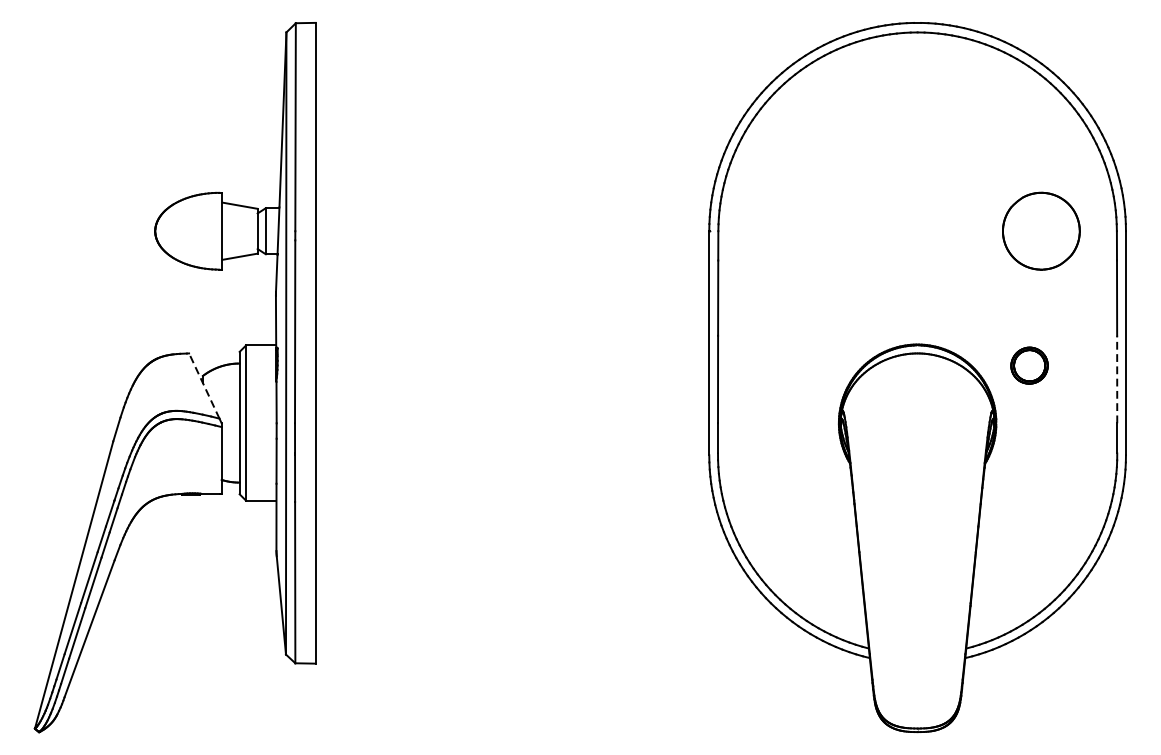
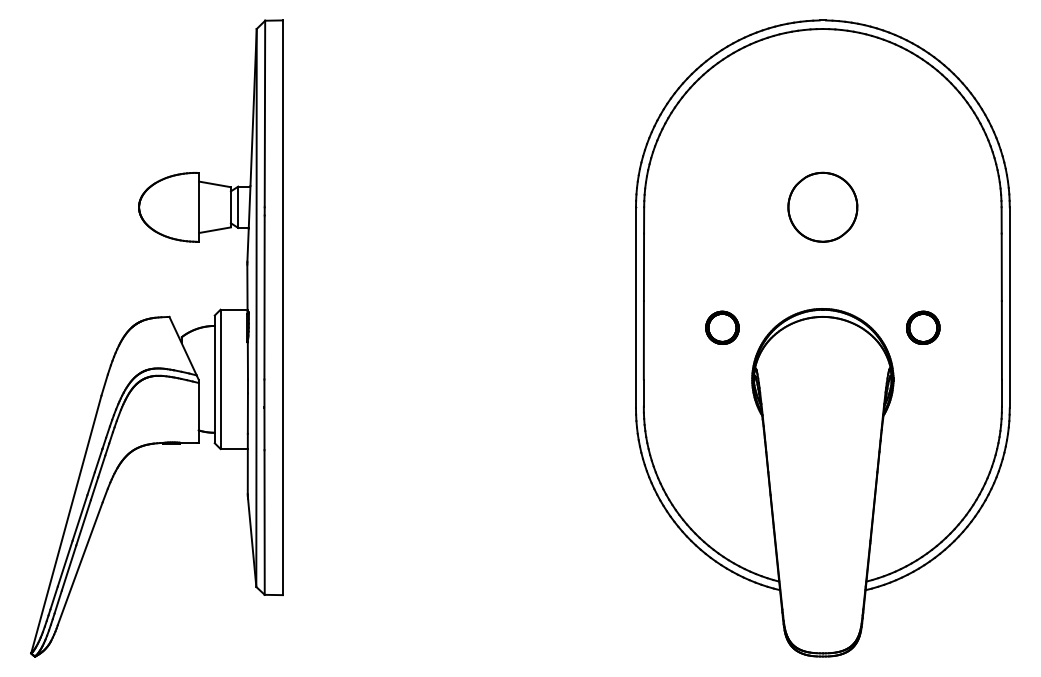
part: (1040, 230) -> (822, 206), moved
part: (805, 365) -> (722, 327), added
line: (1116, 378) -> (1001, 339), dashed -> solid
line: (203, 385) -> (182, 345), dashed -> solid

